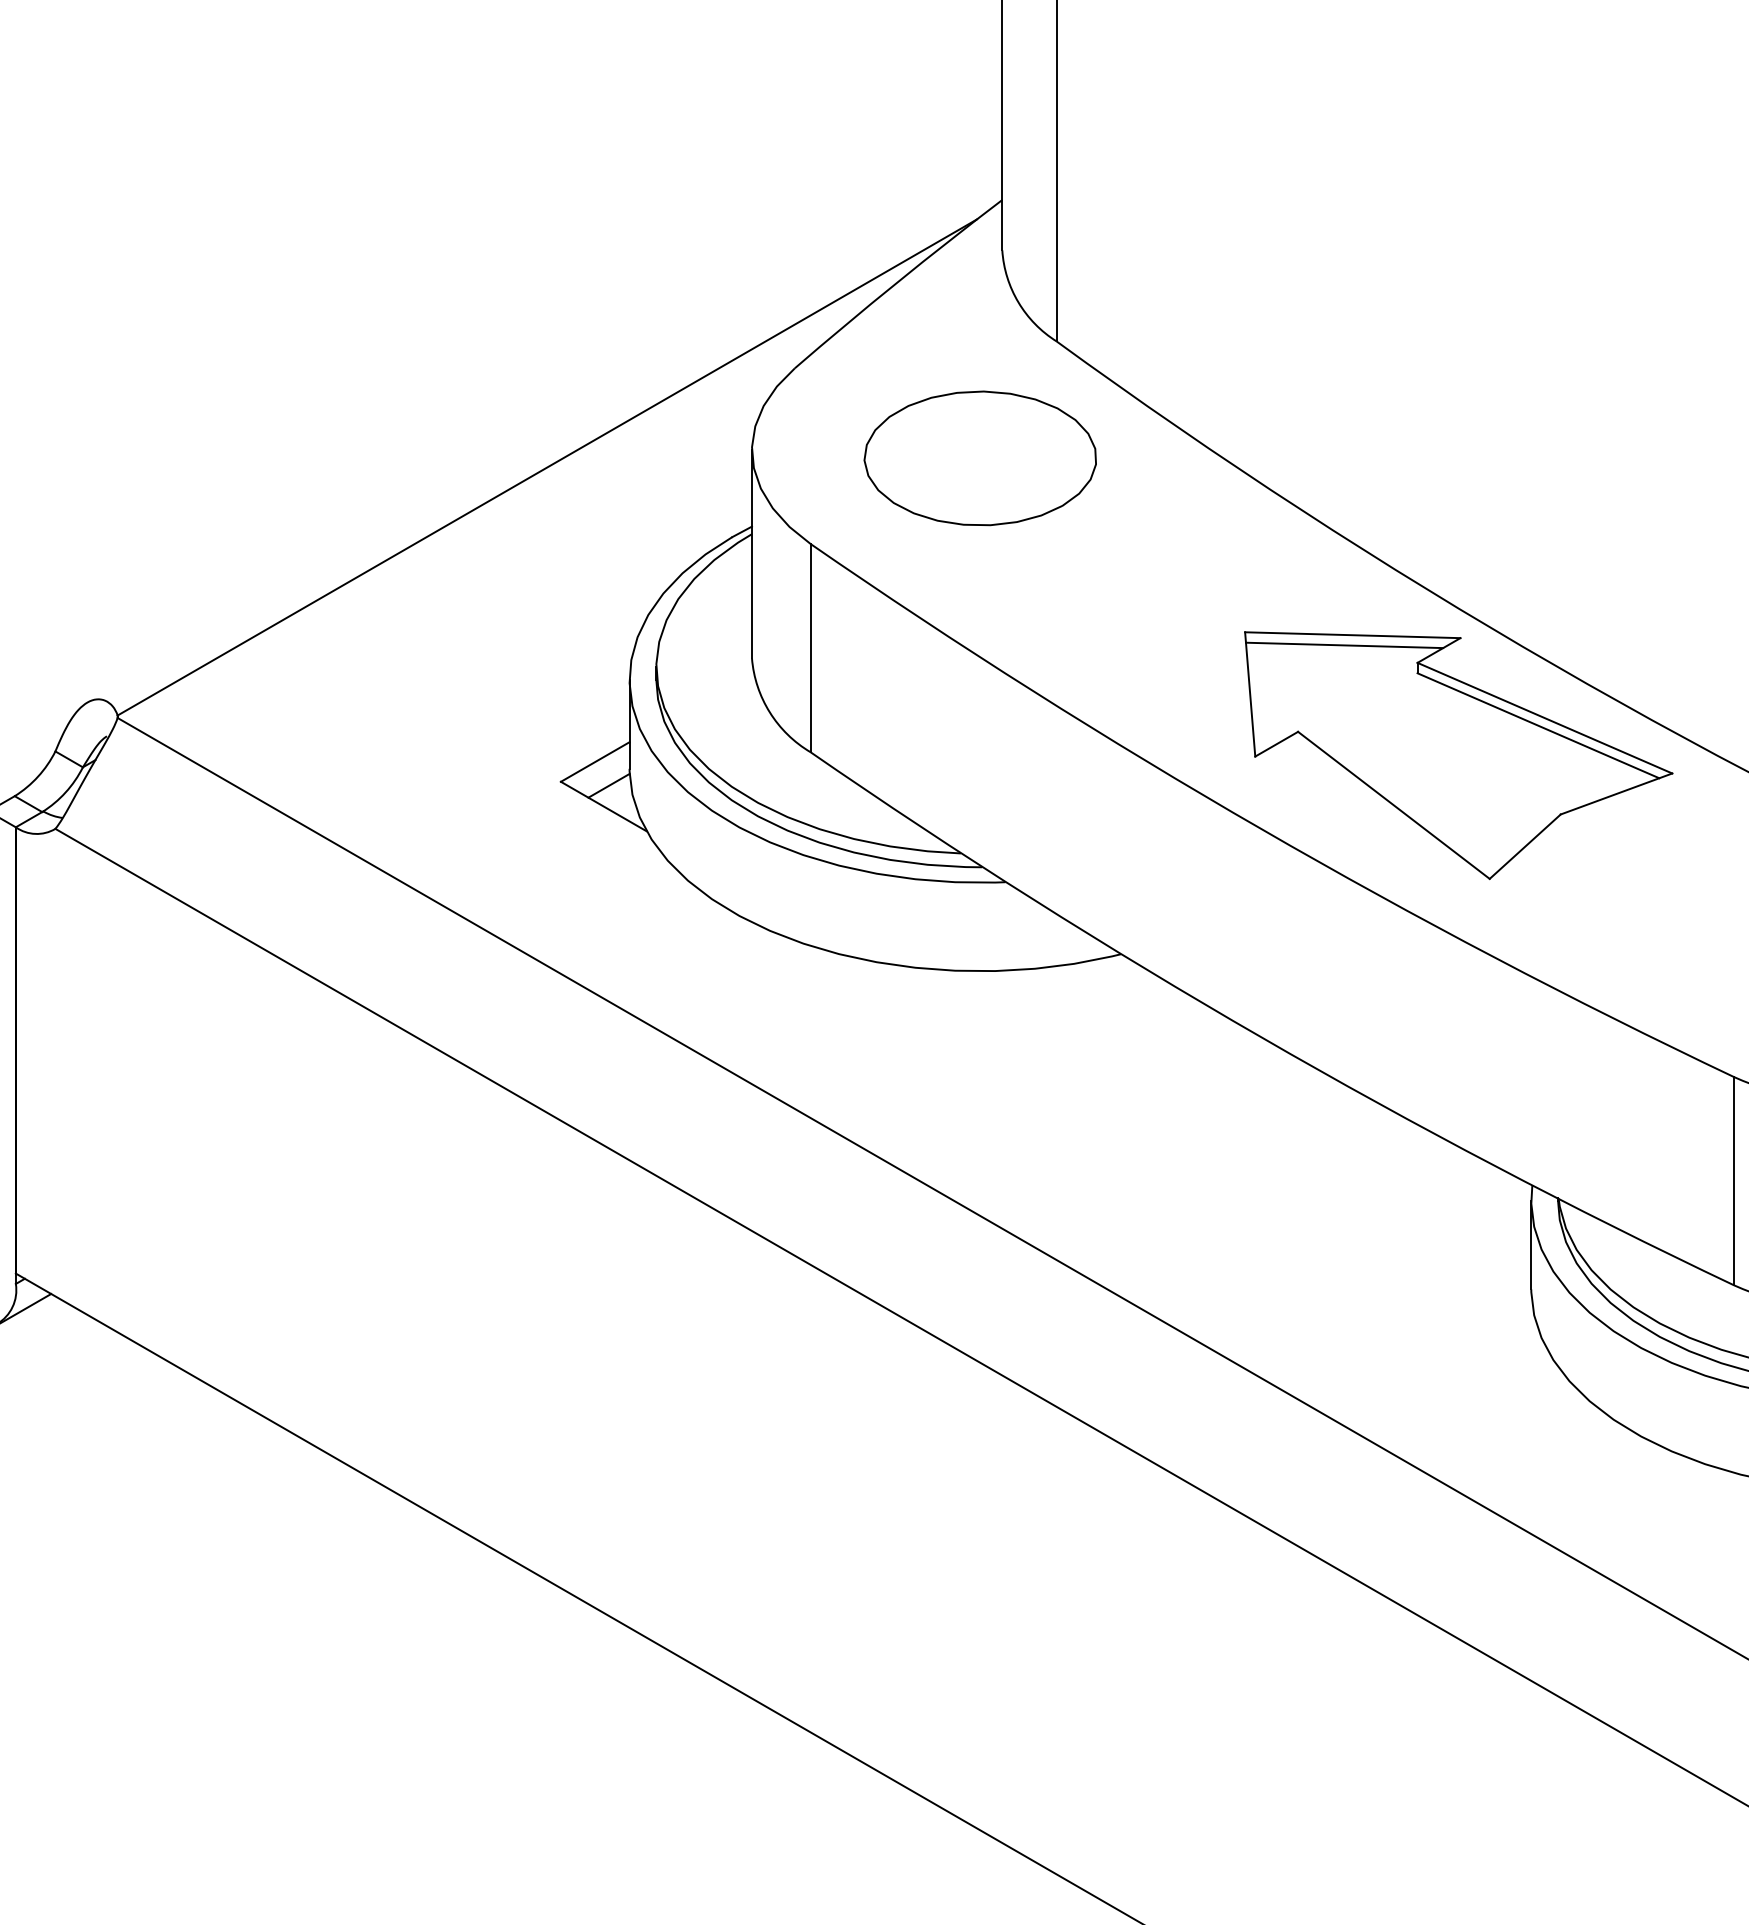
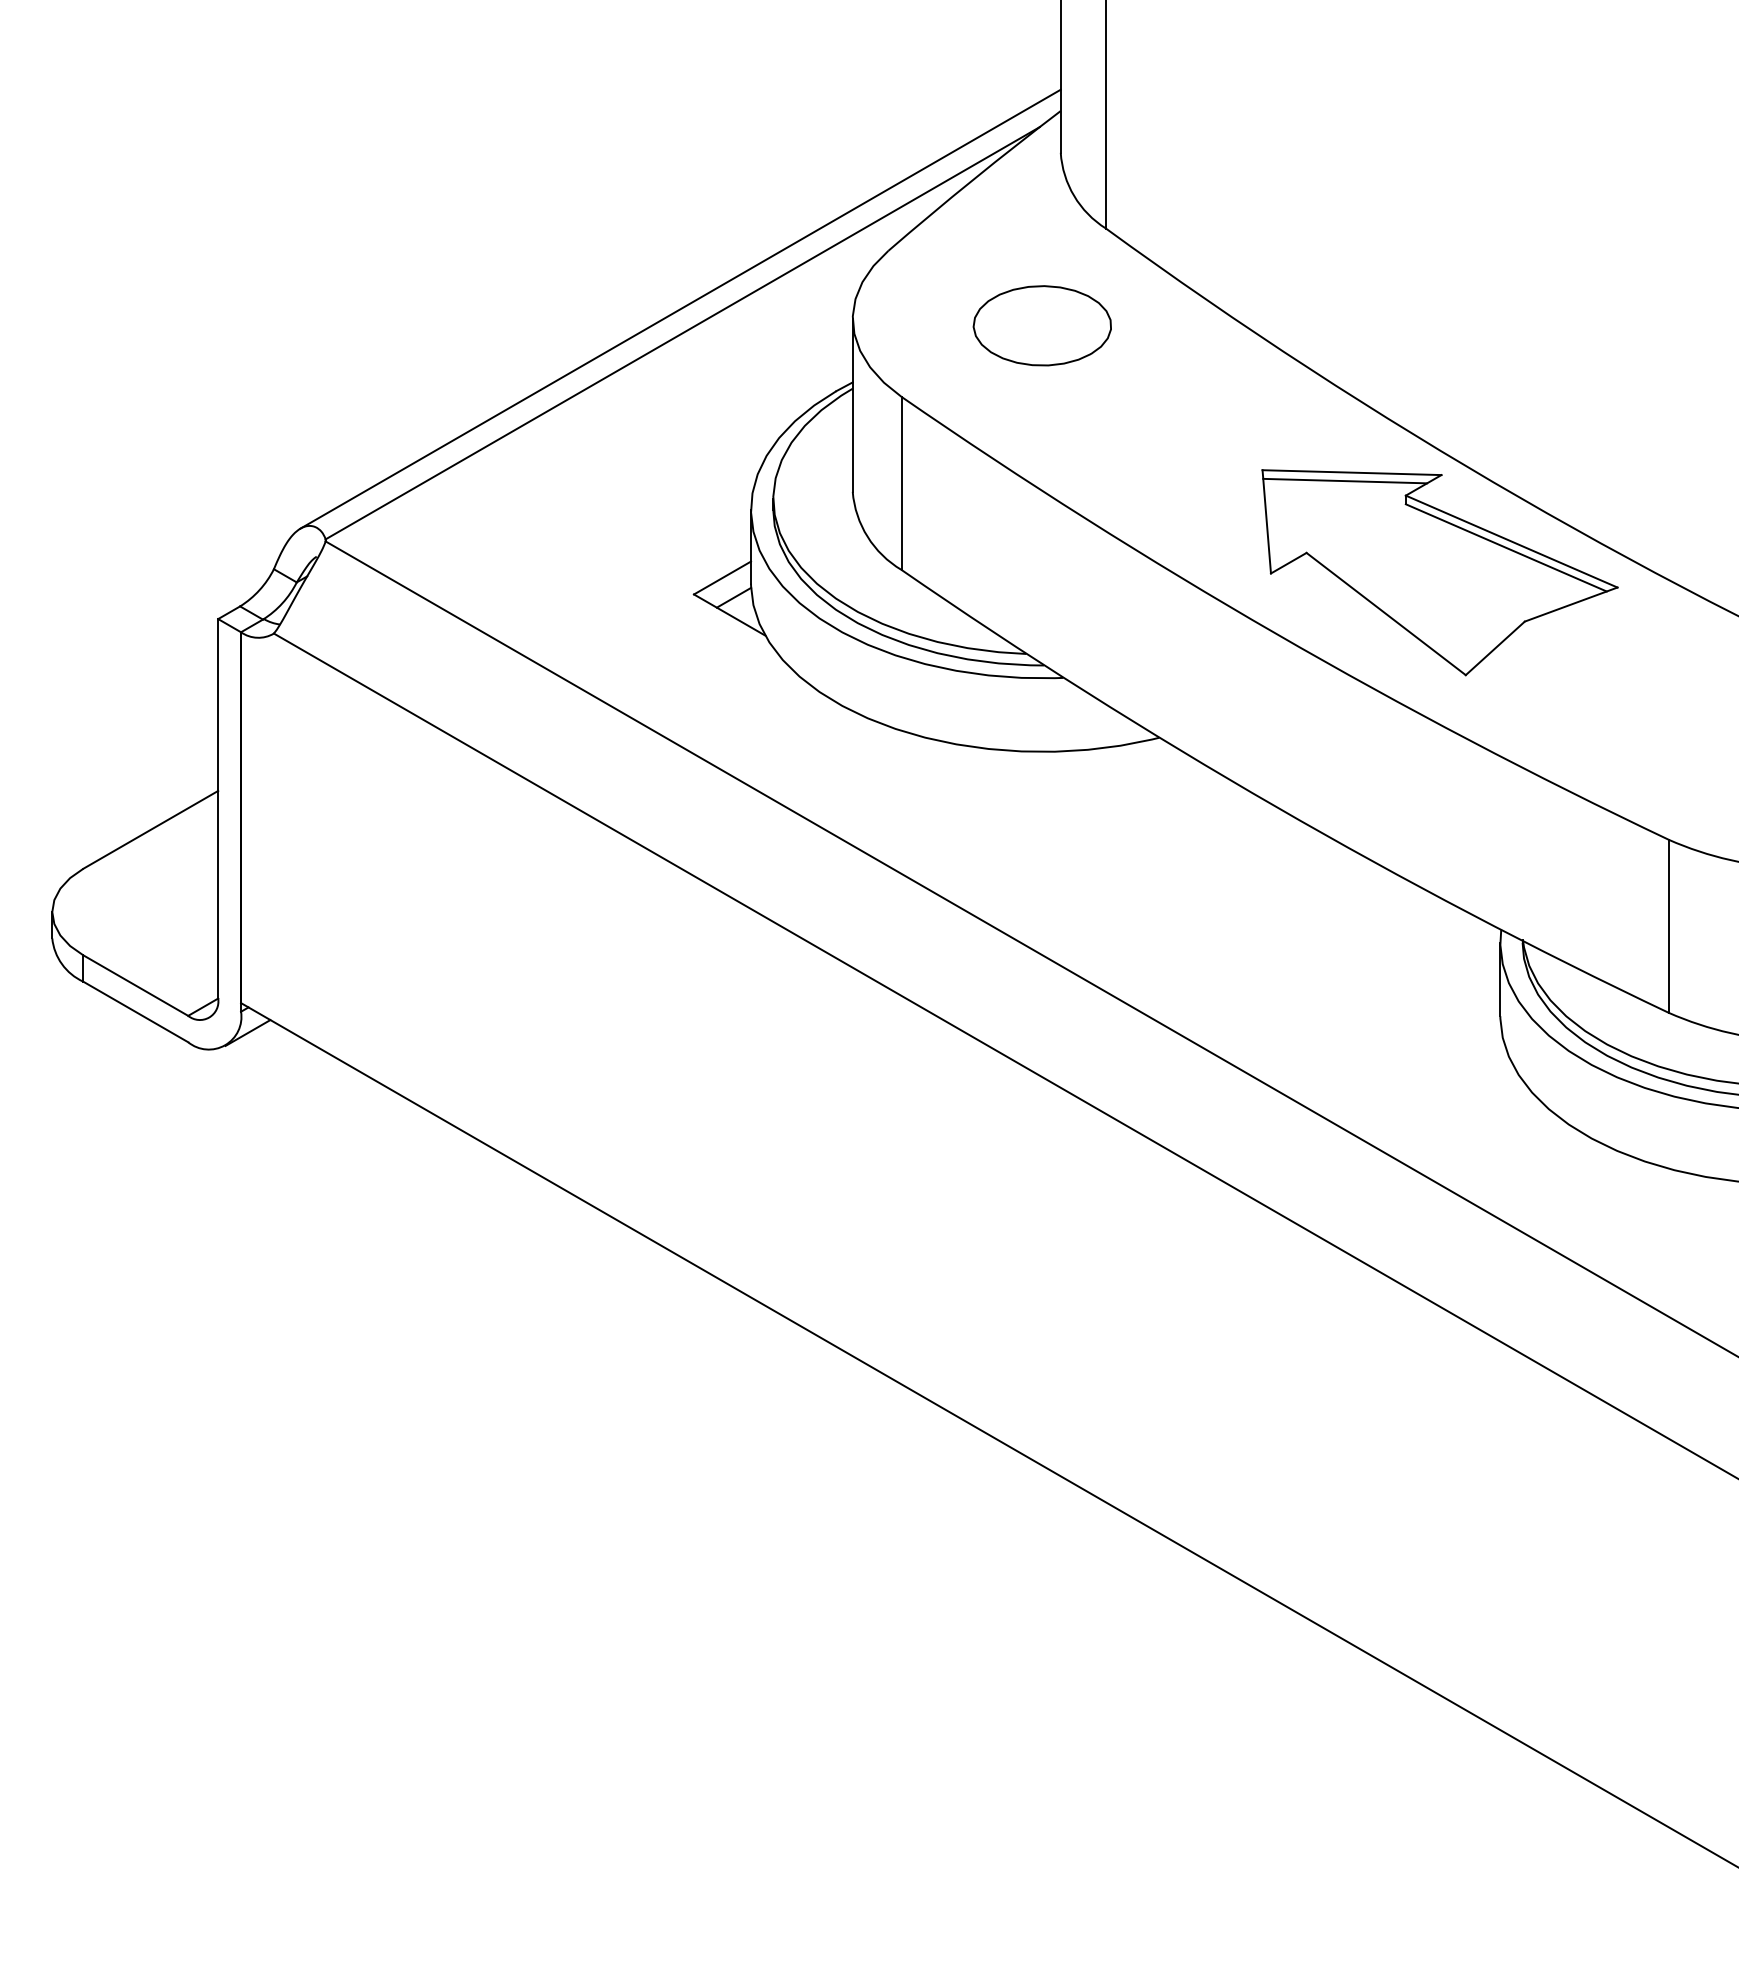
line: (544, 437) -> (680, 308), added
part: (979, 458) -> (1041, 325), size x0.71

